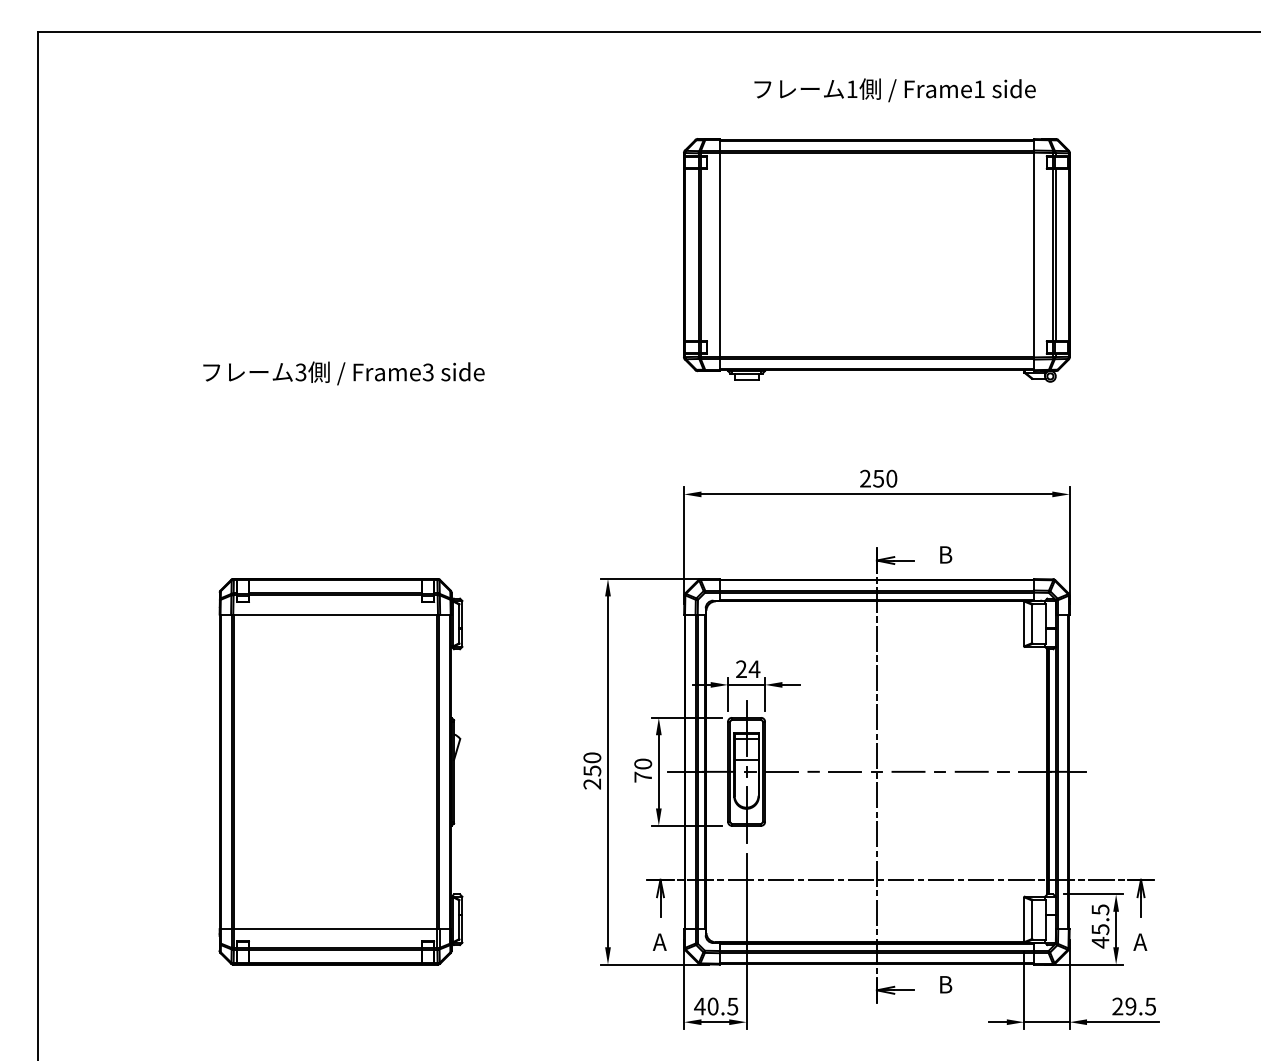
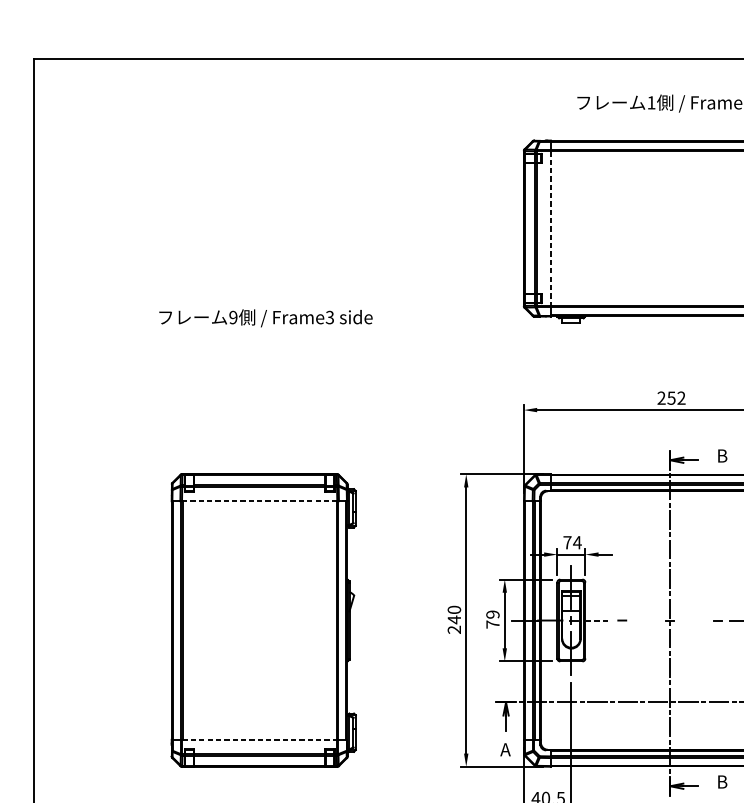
line: (719, 255) -> (550, 228), solid -> dashed
text: (300, 372) -> (233, 317), 3 -> 9
text: (891, 478) -> (681, 398), 250 -> 252
line: (336, 614) -> (260, 501), solid -> dashed
text: (741, 668) -> (567, 542), 24 -> 74
text: (643, 763) -> (493, 614), 70 -> 79
text: (592, 770) -> (454, 619), 250 -> 240
line: (782, 771) -> (598, 620), solid -> dashed
line: (845, 771) -> (646, 620), removed
line: (908, 771) -> (694, 620), removed
line: (335, 929) -> (259, 740), solid -> dashed

